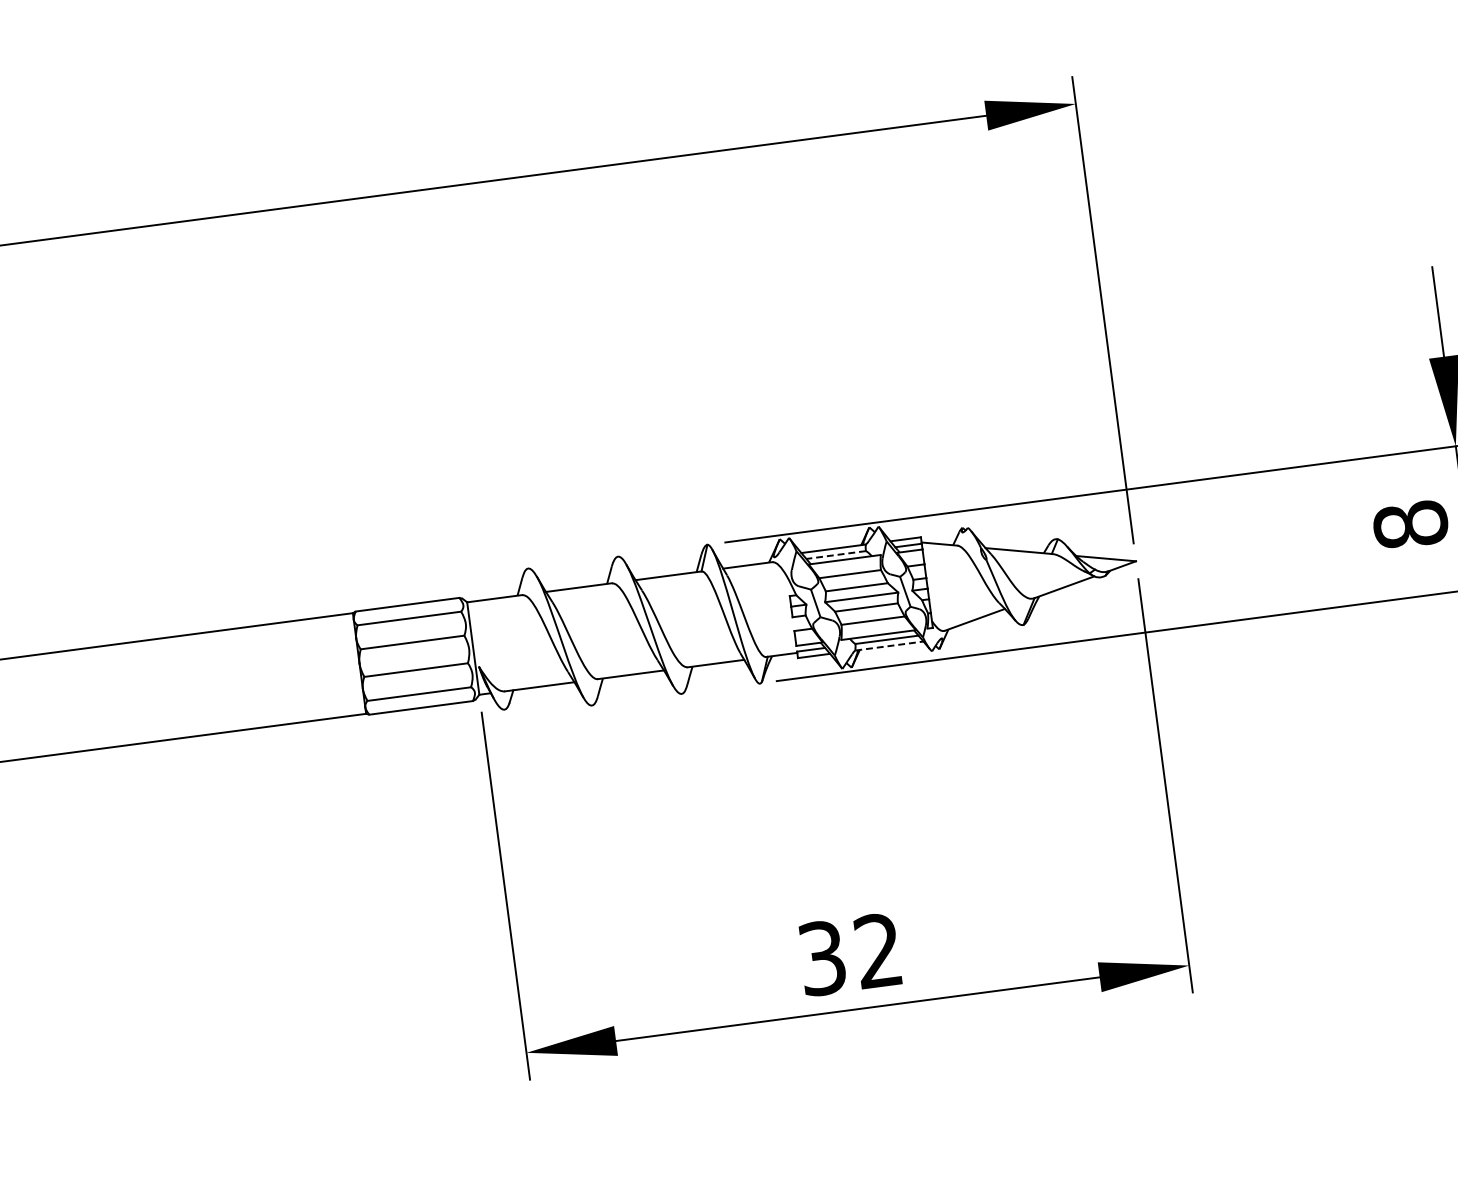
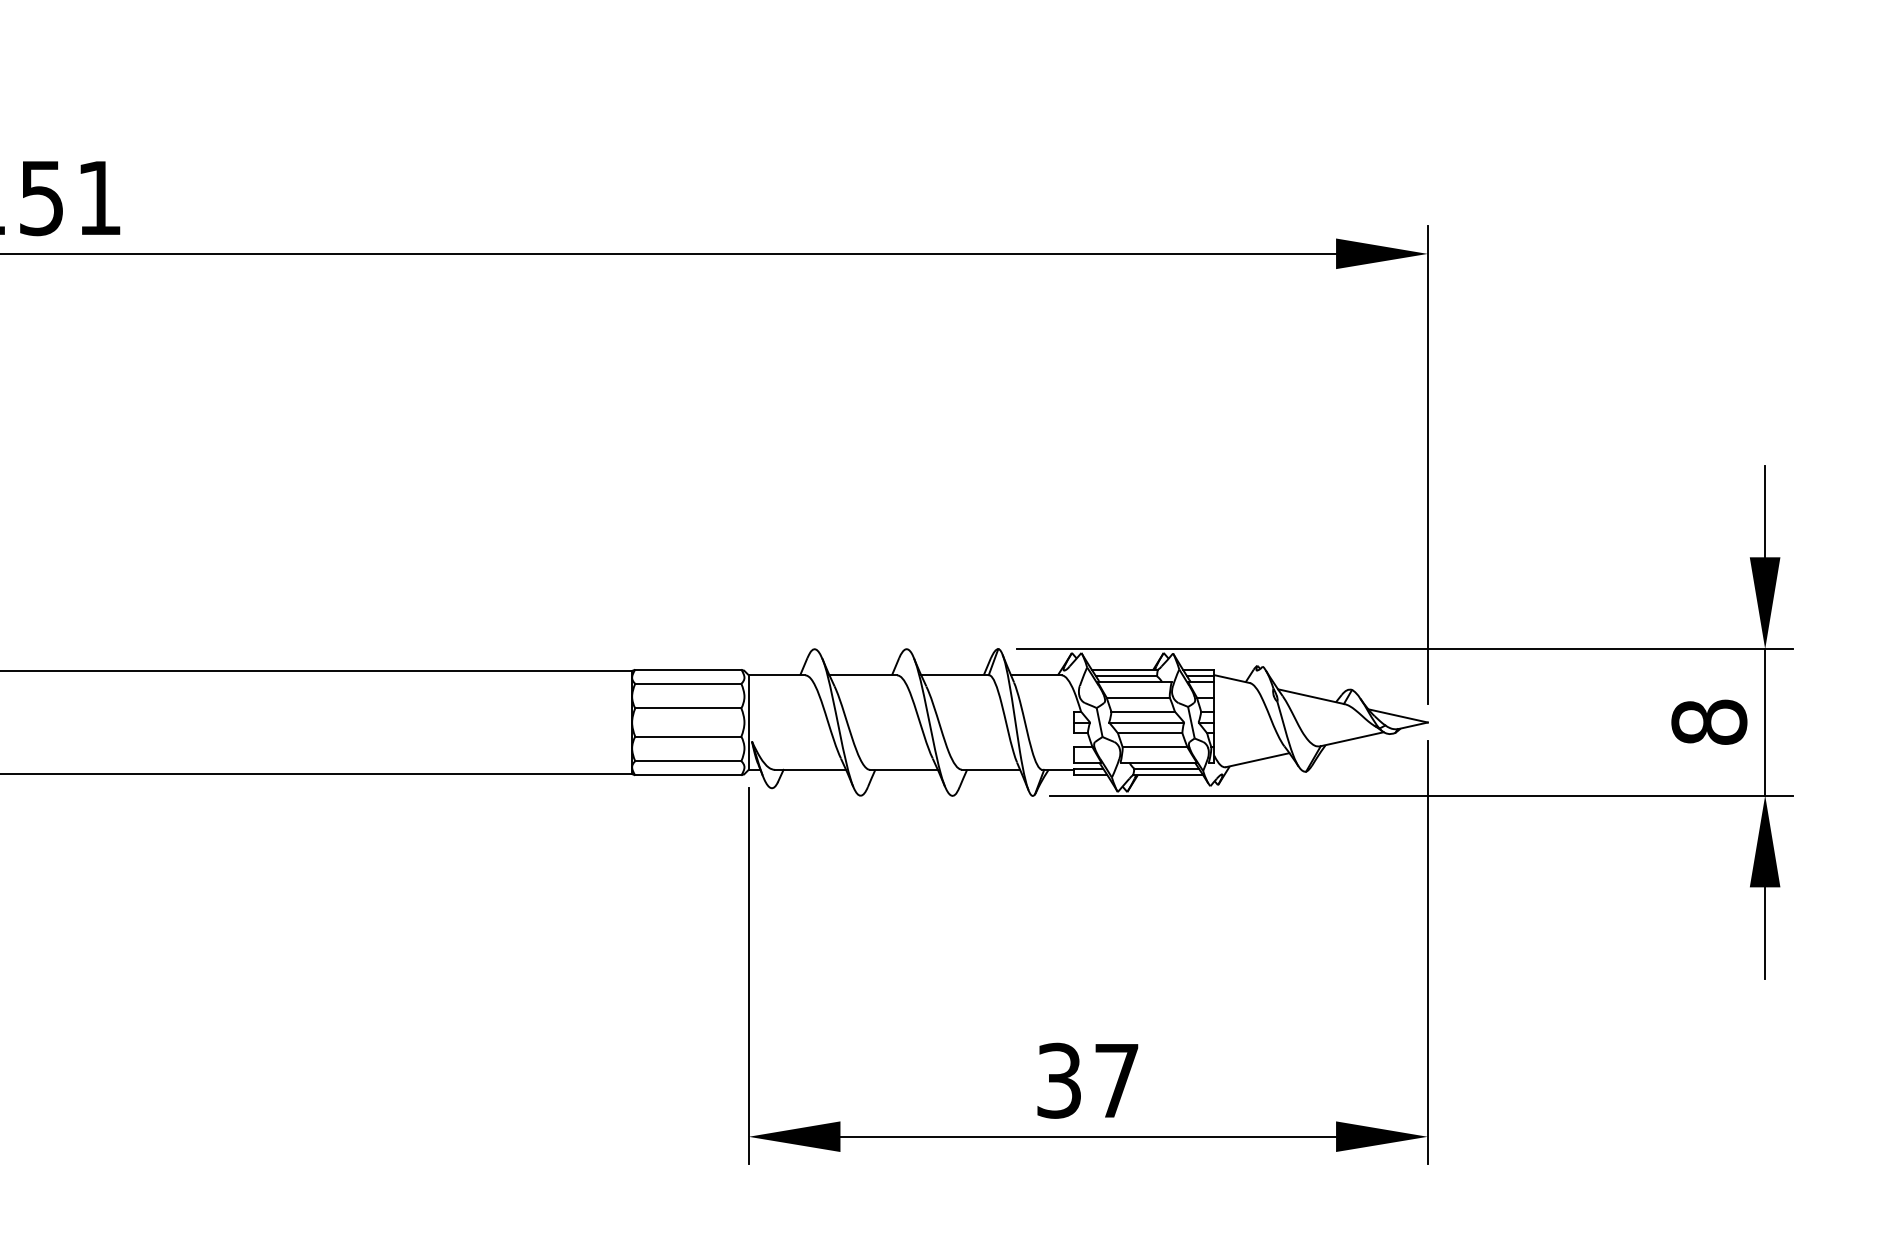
line: (836, 555) -> (1126, 676), dashed -> solid
line: (889, 646) -> (1168, 775), dashed -> solid
text: (878, 949) -> (1116, 1079), 32 -> 37

